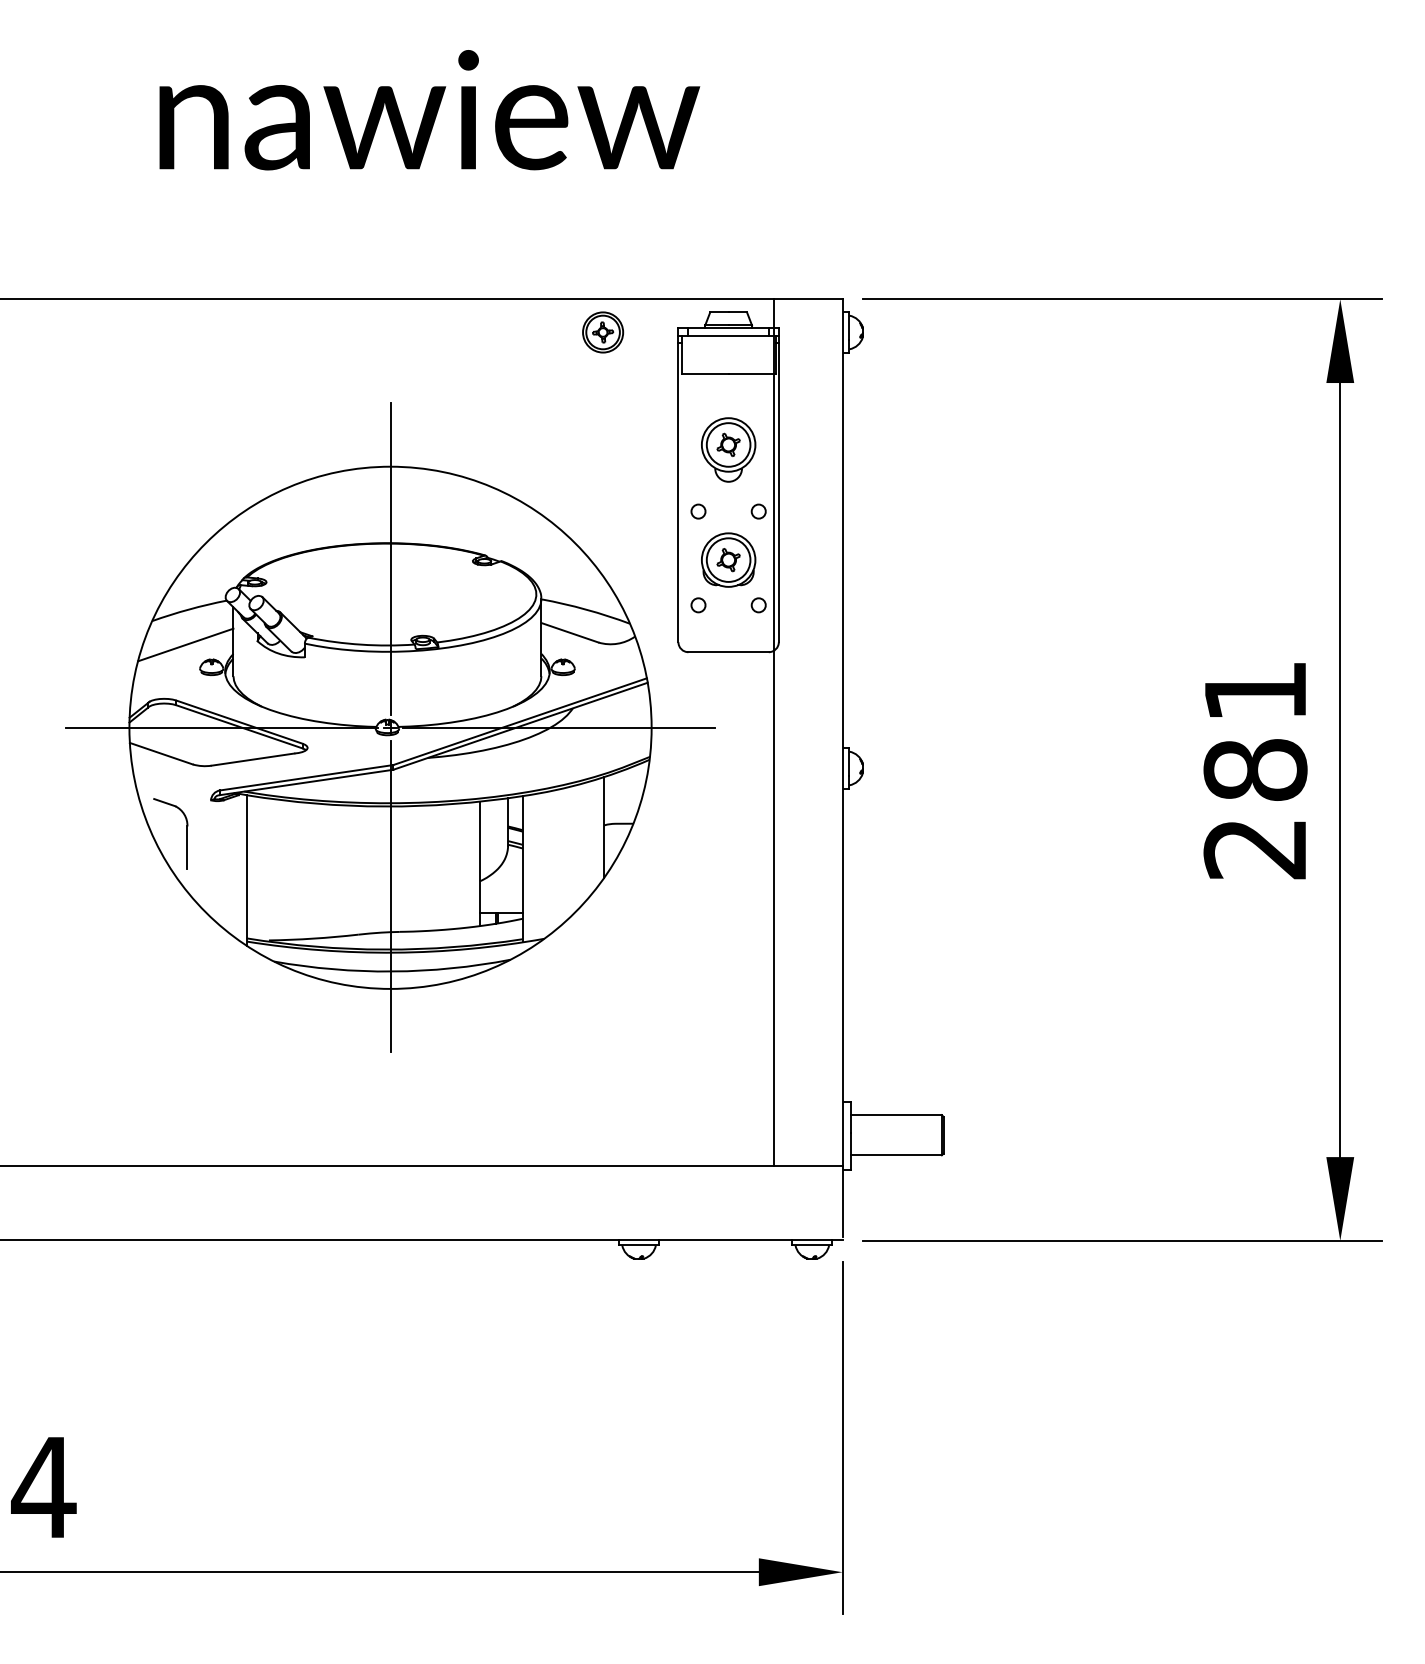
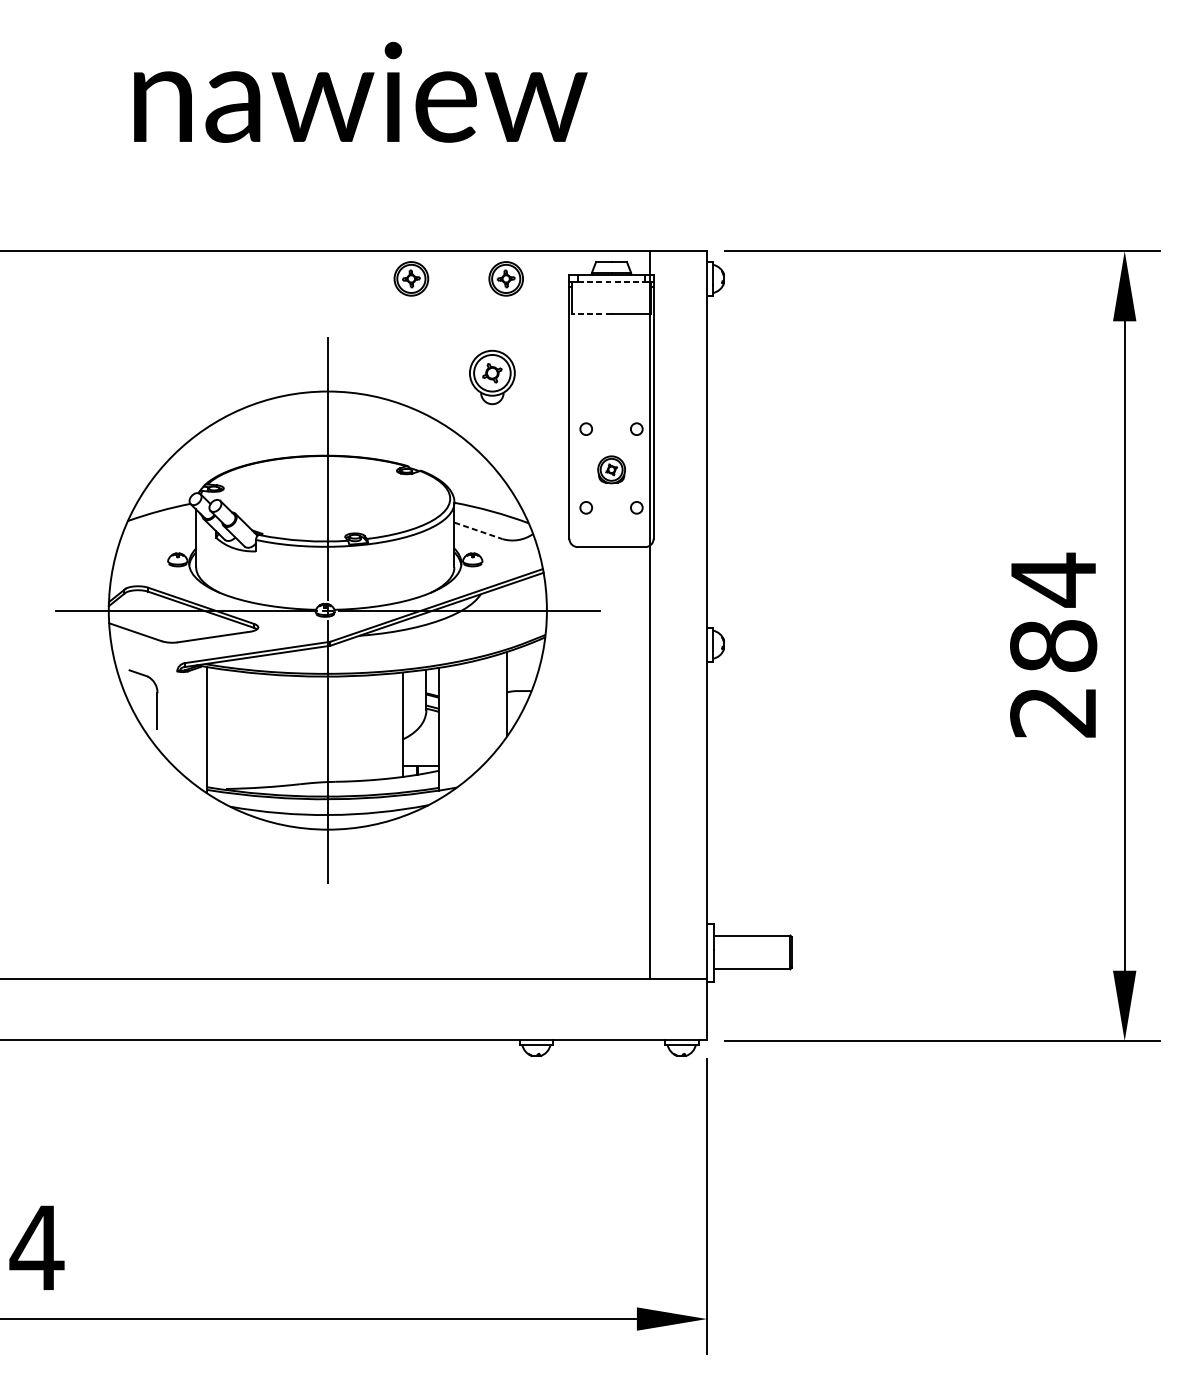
part: (490, 332) -> (411, 278), added
line: (729, 335) -> (612, 281), solid -> dashed
line: (704, 374) -> (591, 314), solid -> dashed
part: (728, 449) -> (492, 377), moved
part: (728, 559) -> (611, 469), size x0.6
line: (570, 632) -> (478, 530), solid -> dashed
line: (185, 644) -> (155, 540), removed
text: (1255, 691) -> (1053, 580), 281 -> 284

